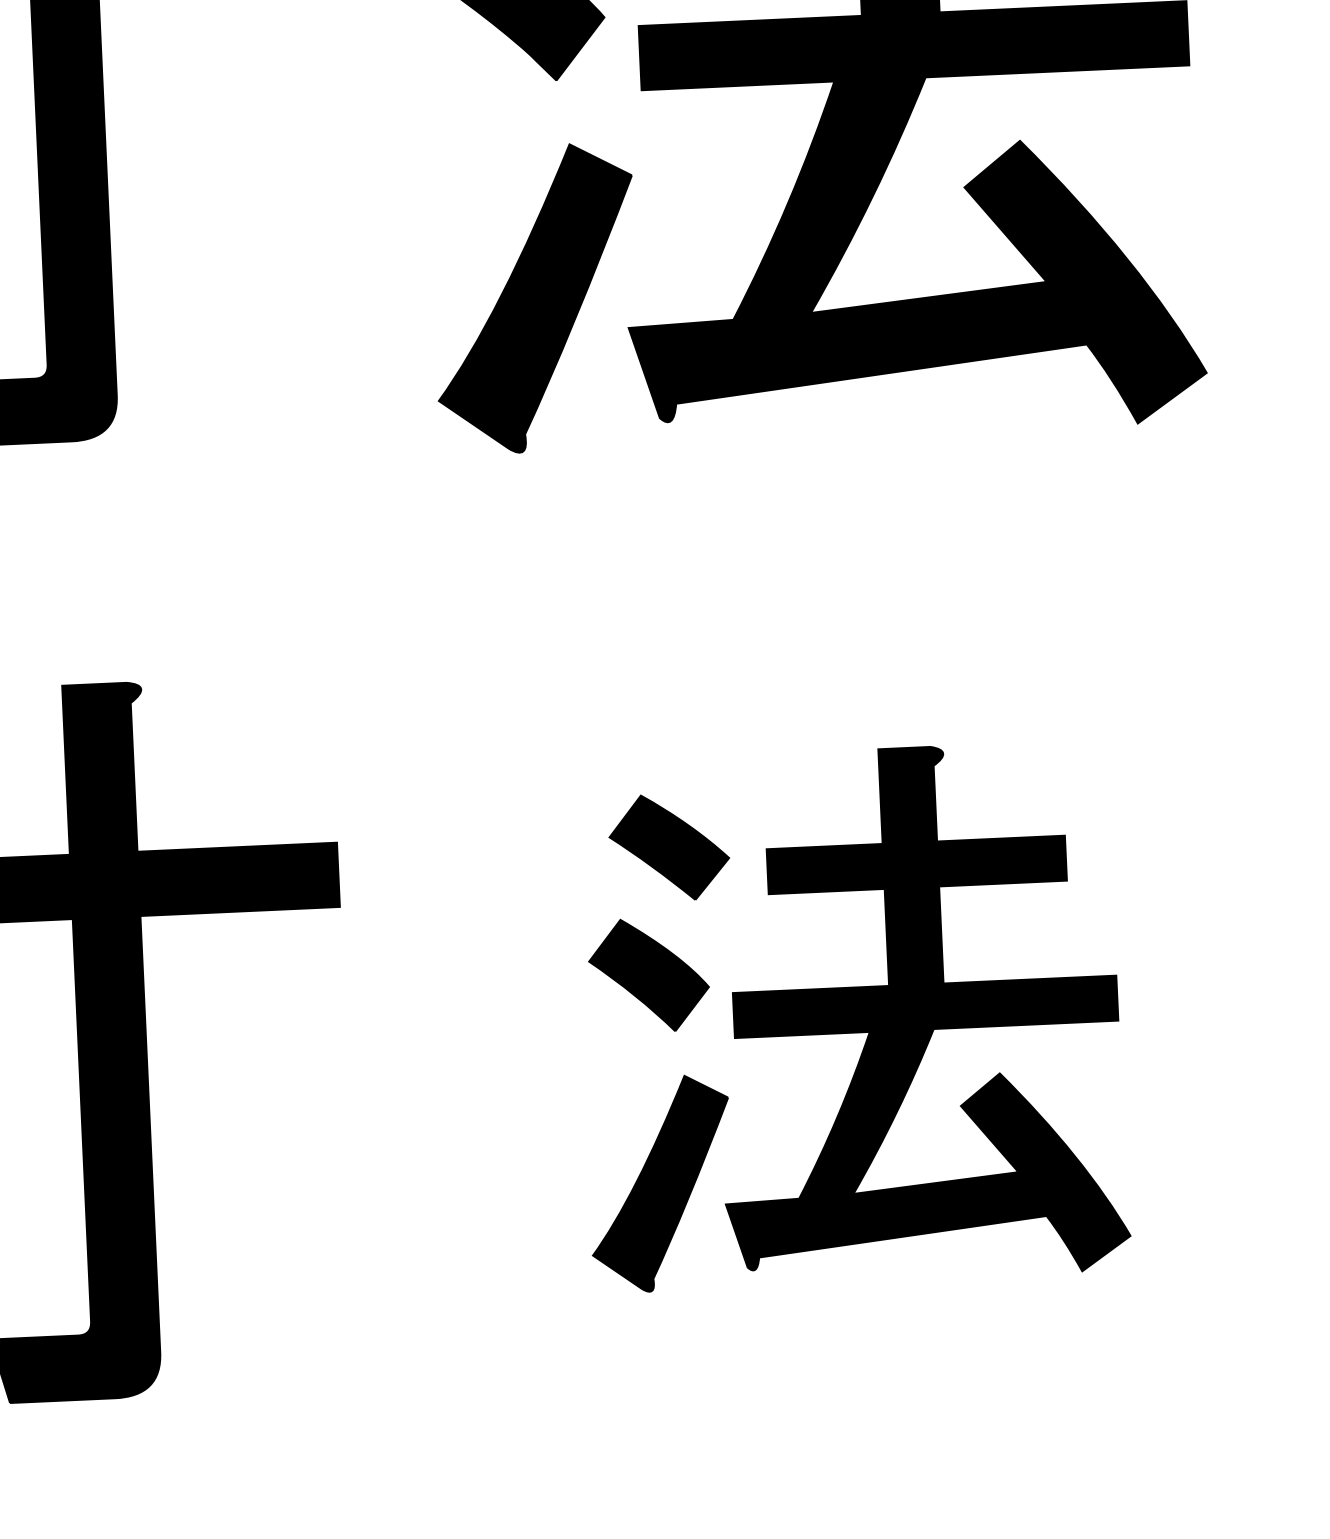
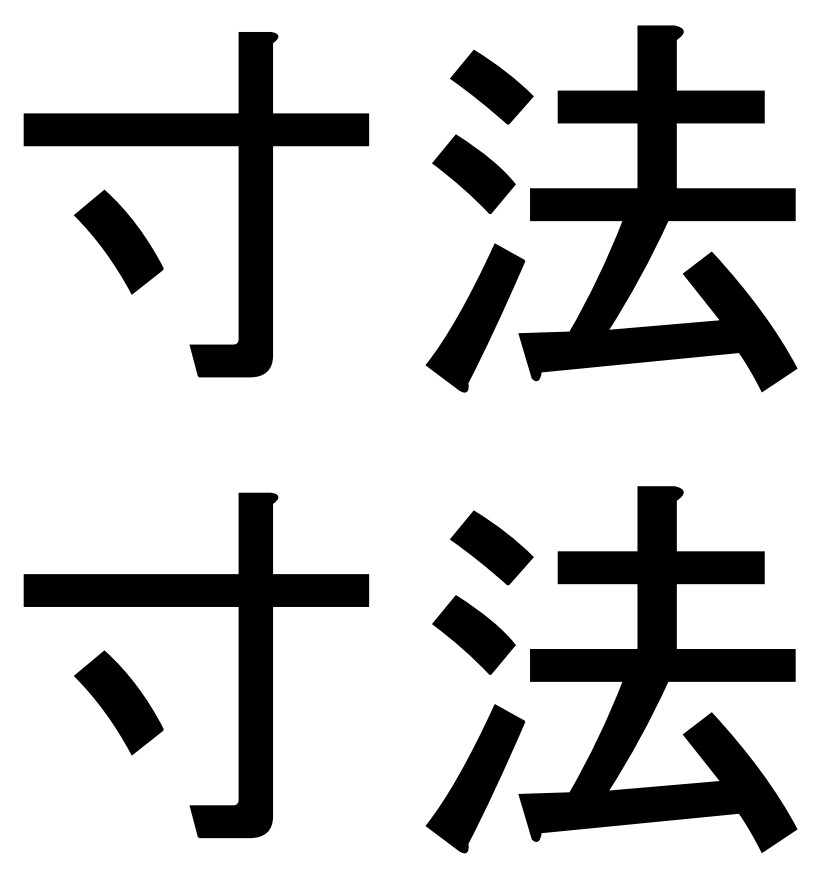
part: (851, 1015) -> (611, 669), size x1.43

